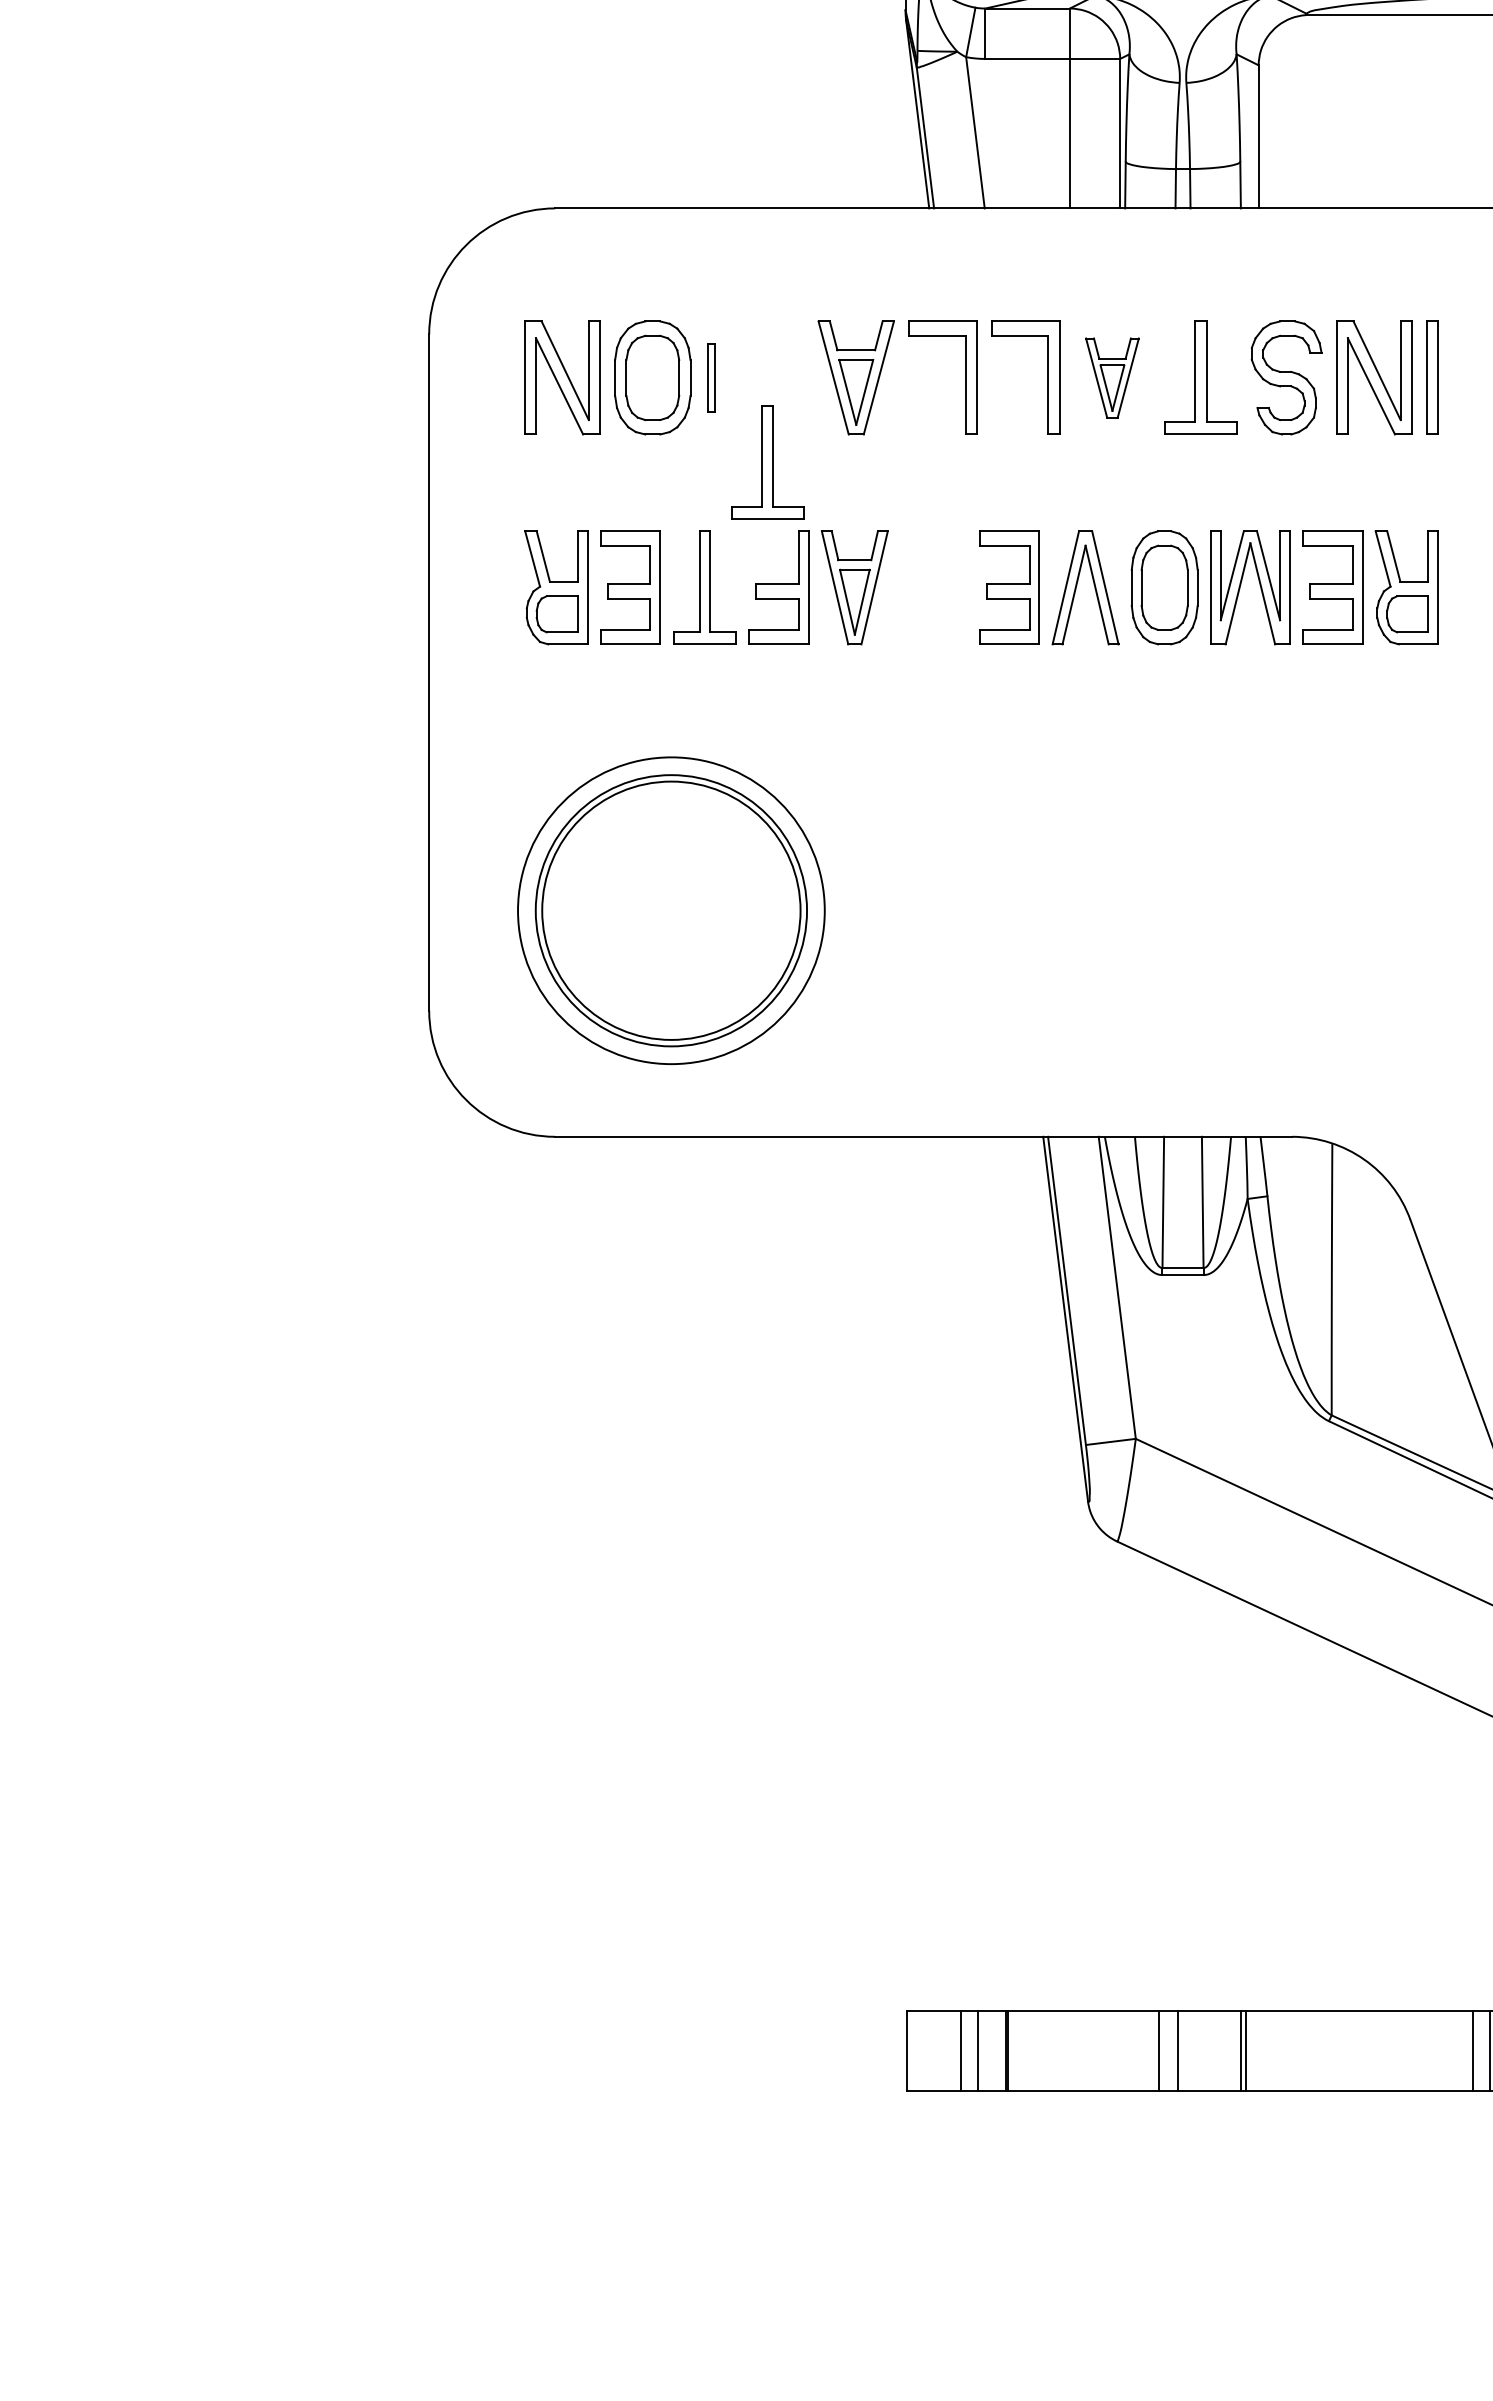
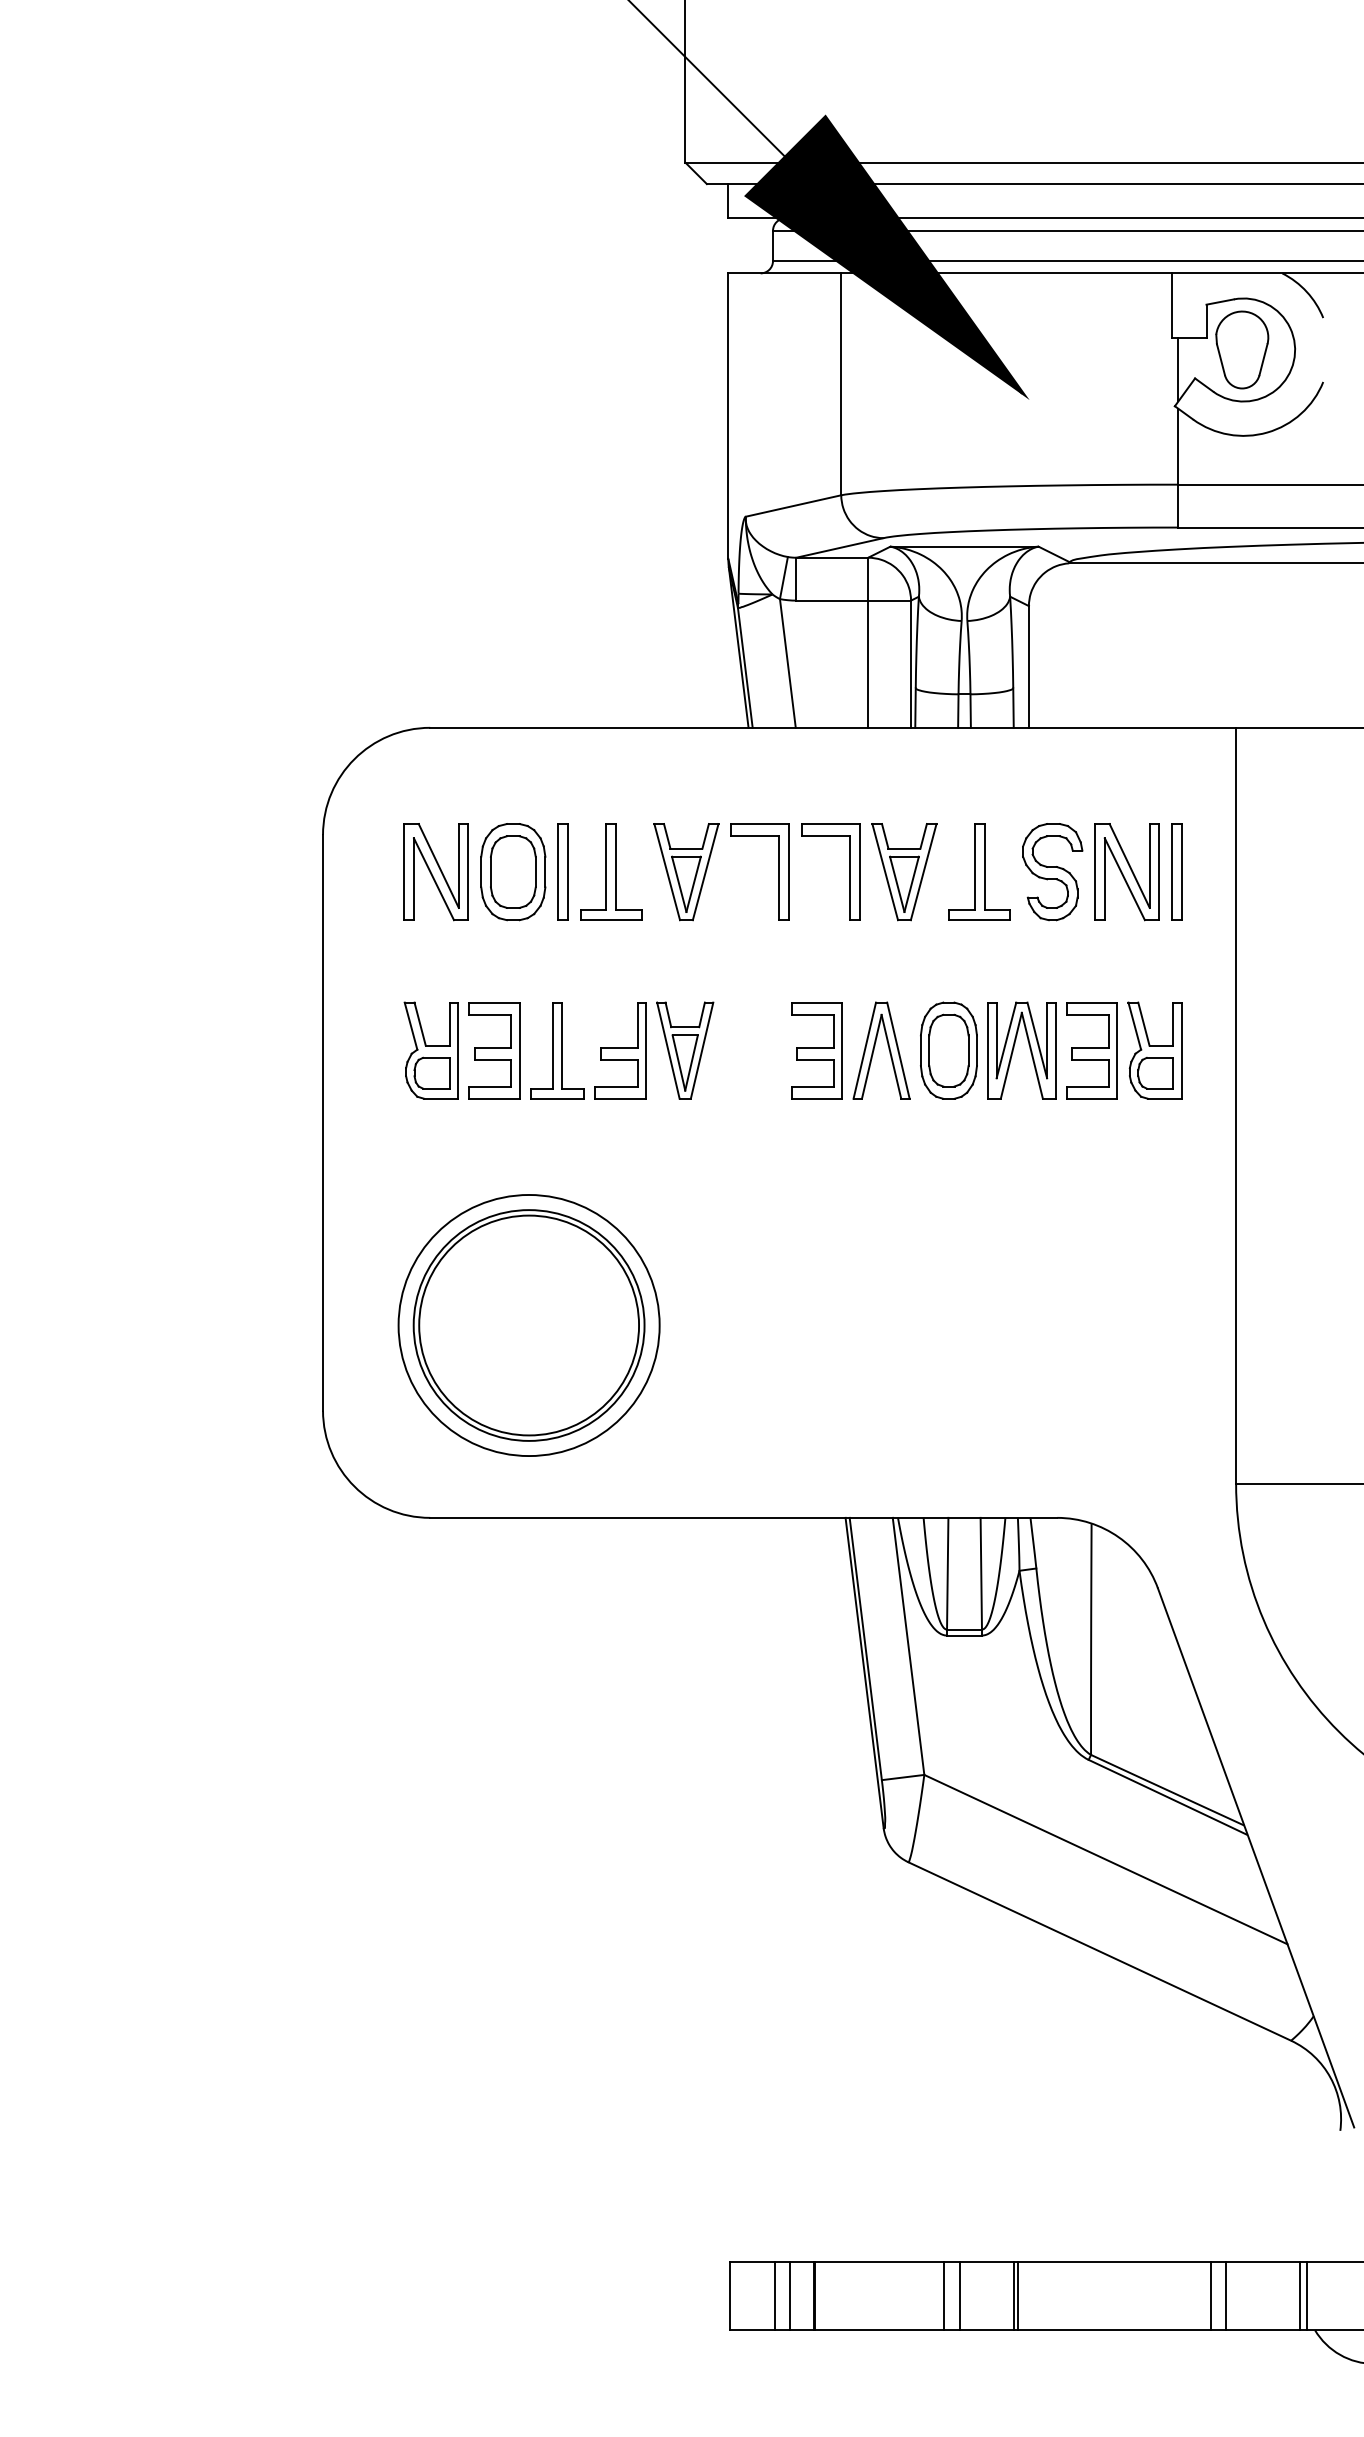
part: (710, 377) -> (562, 871), size x1.67
part: (1112, 378) -> (904, 872), size x1.43
part: (768, 461) -> (611, 871), moved

